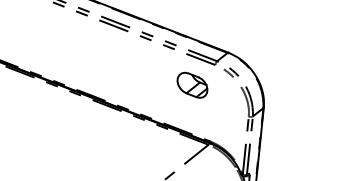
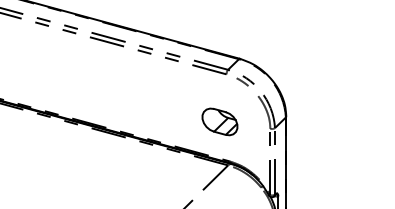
part: (192, 84) -> (219, 121), moved

